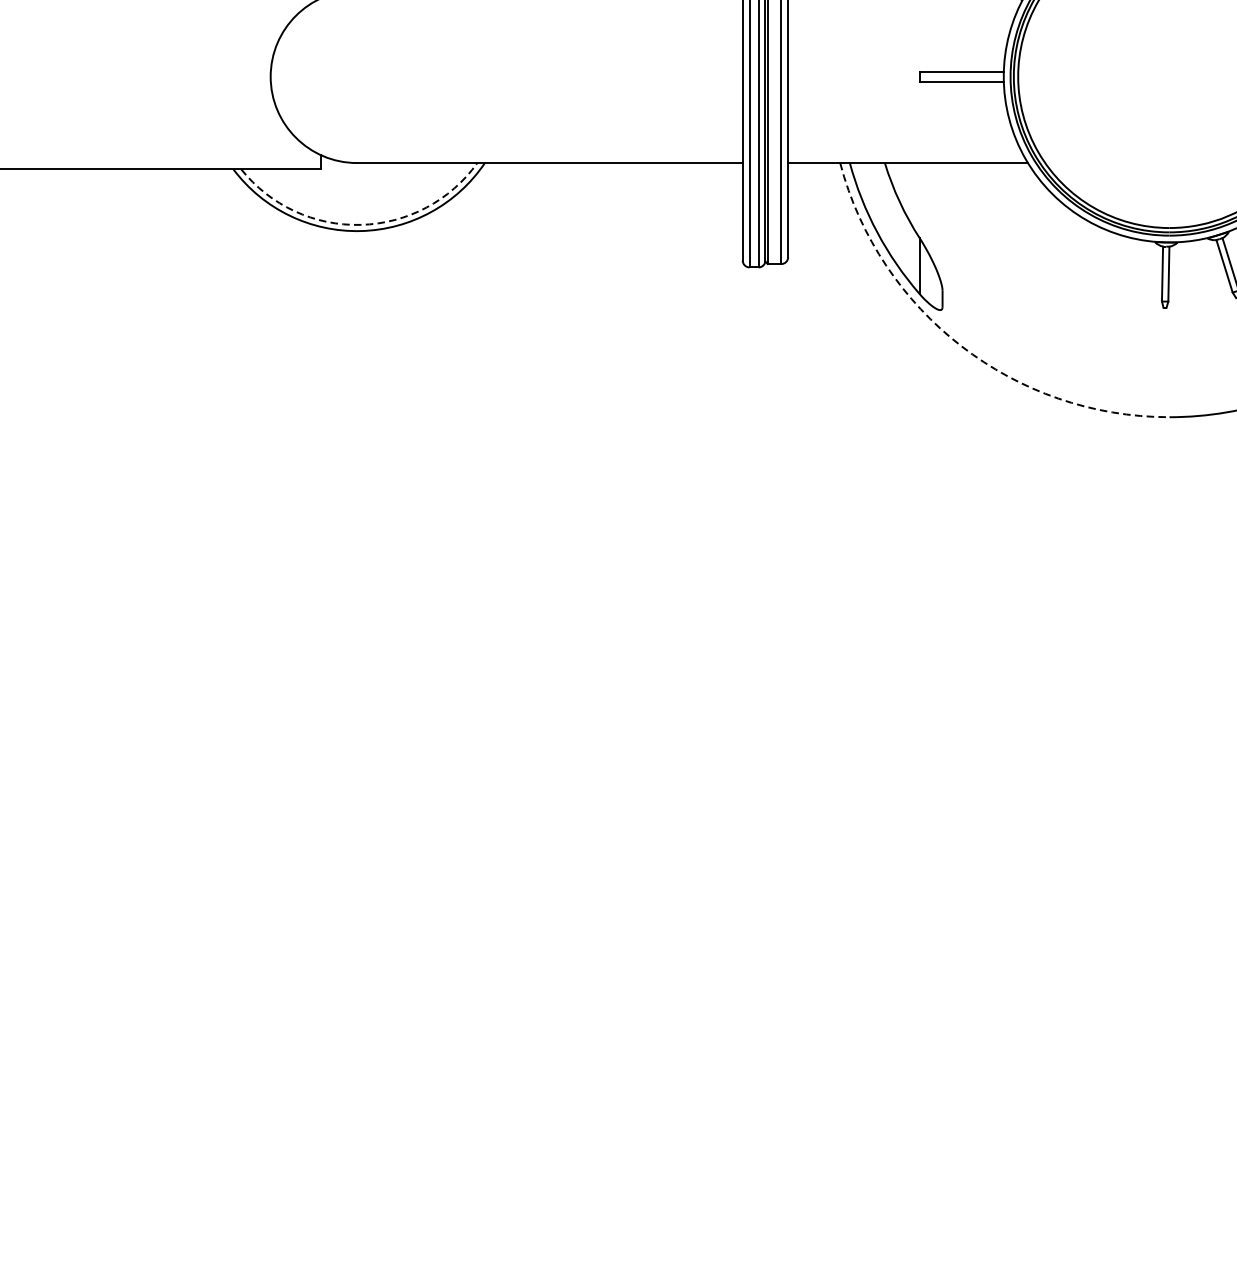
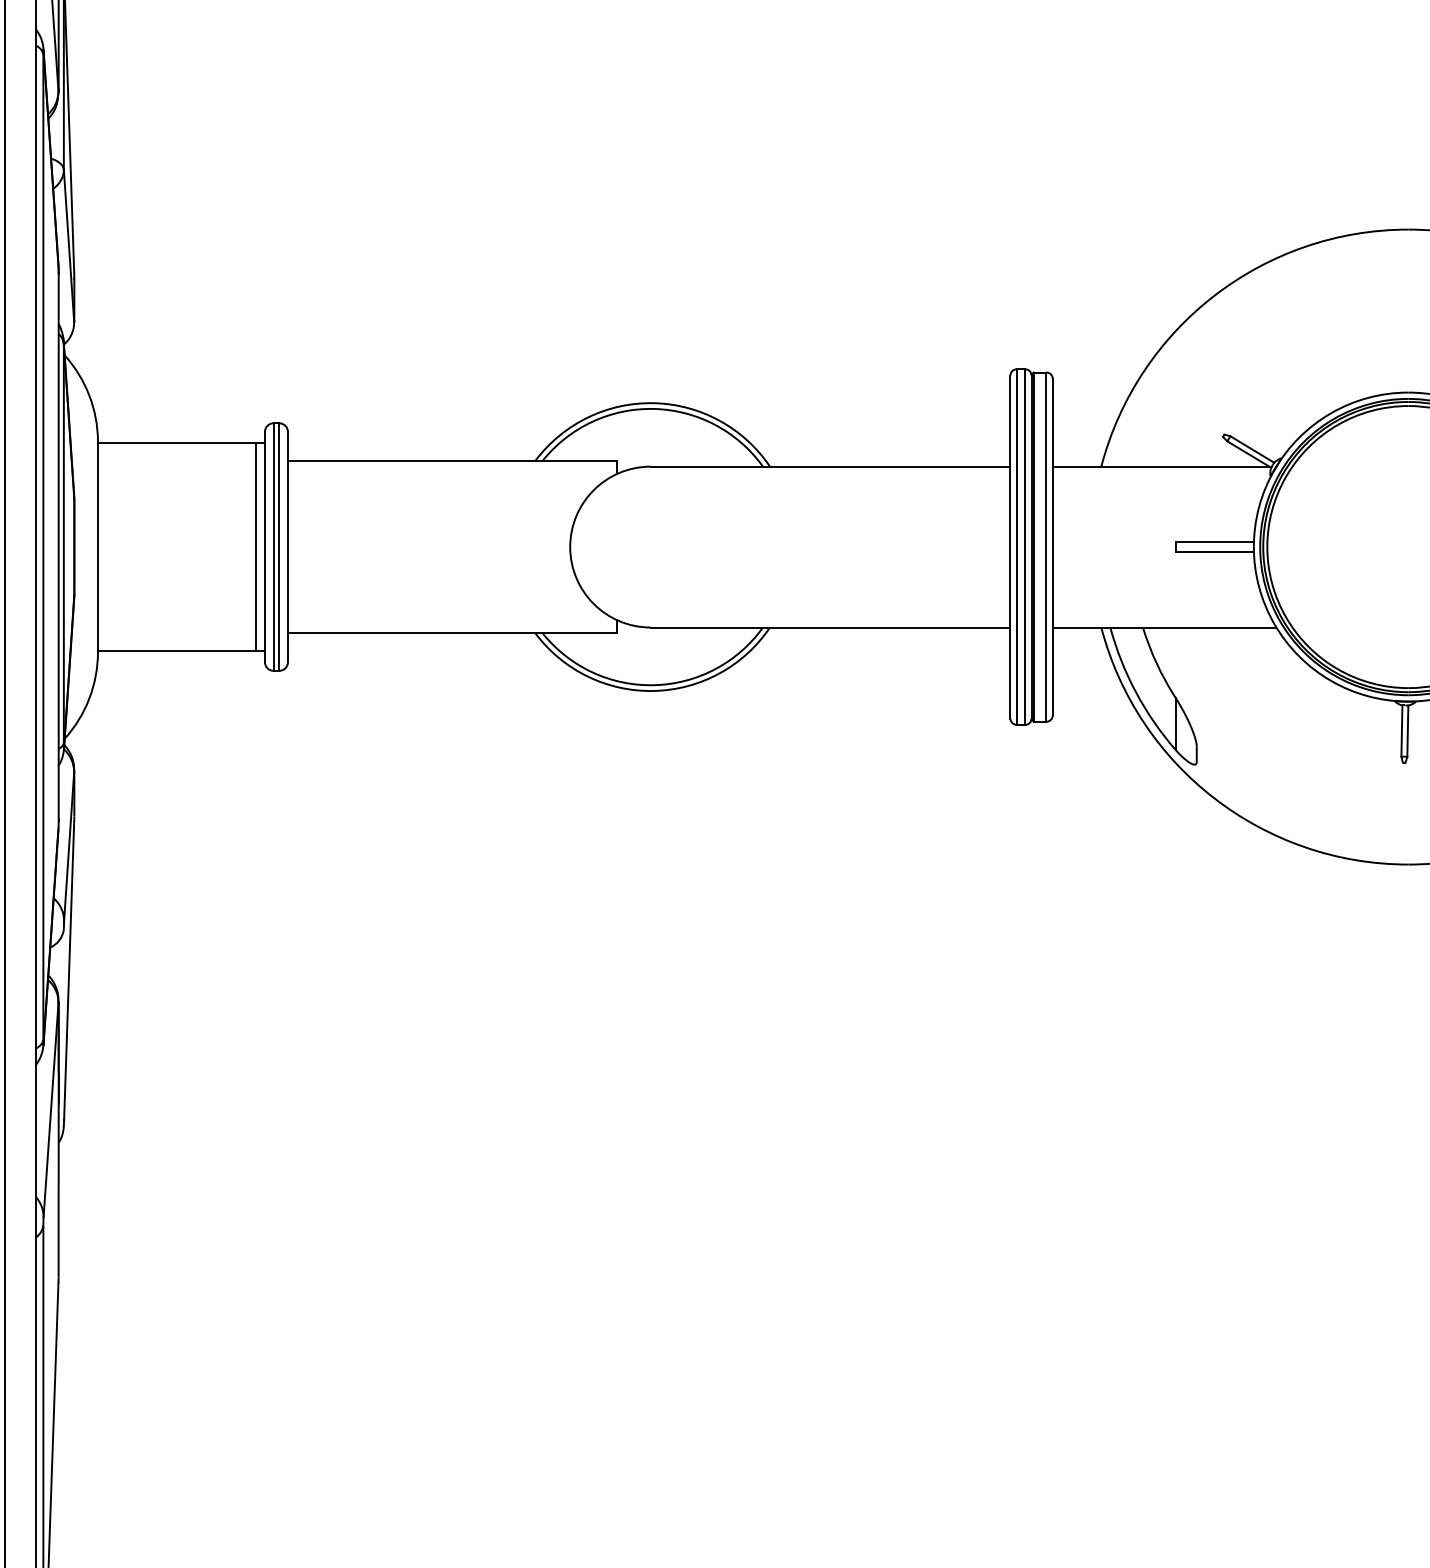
arc: (361, 225) -> (654, 685), dashed -> solid
arc: (961, 346) -> (1214, 798), dashed -> solid

